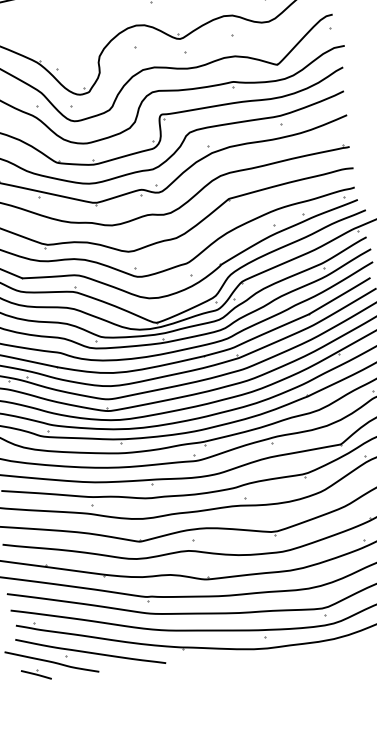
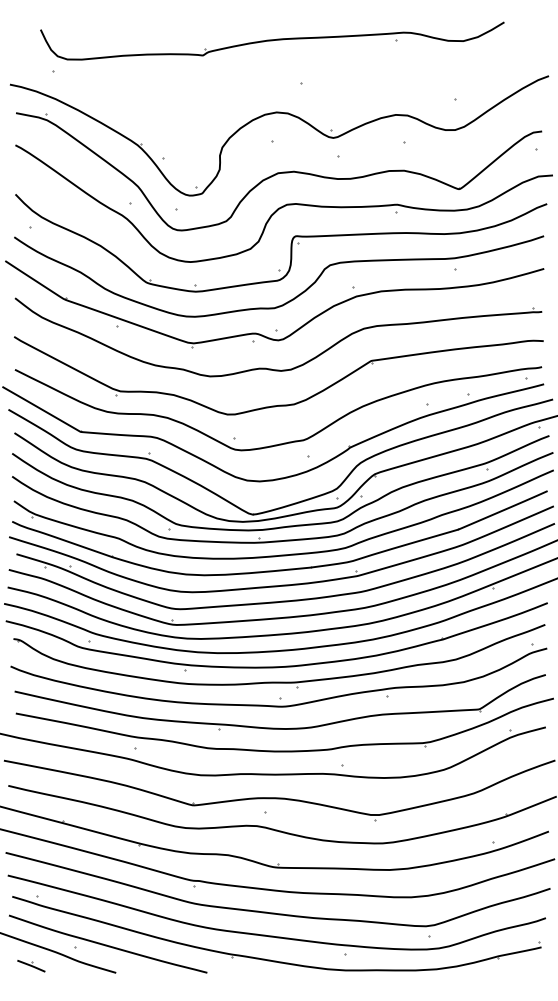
part: (36, 674) -> (31, 965), size x0.7

